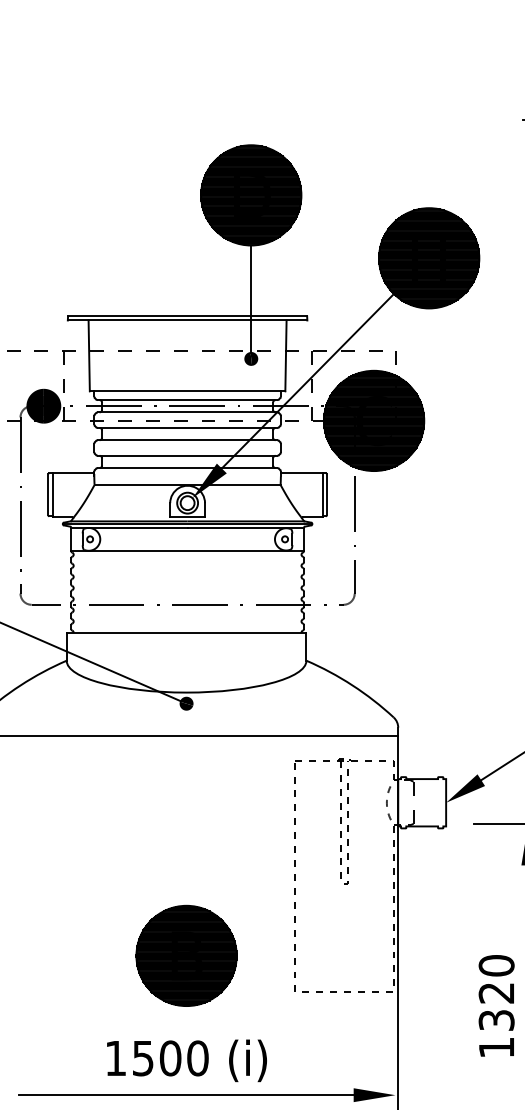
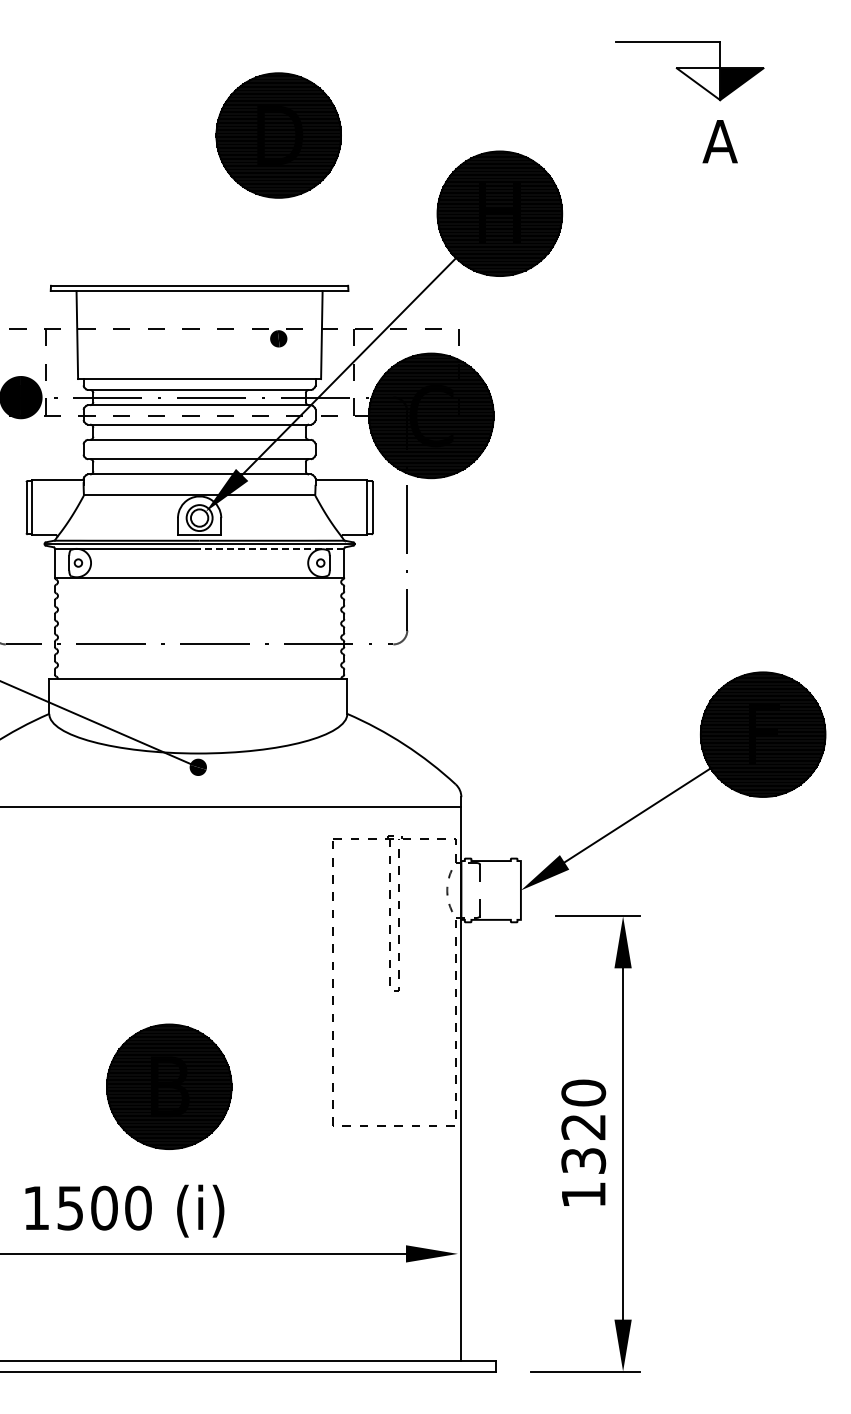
line: (251, 299) -> (278, 264), removed
line: (245, 527) -> (271, 548), solid -> dashed
part: (186, 955) -> (169, 1086), moved
text: (186, 1060) -> (124, 1210), moved

